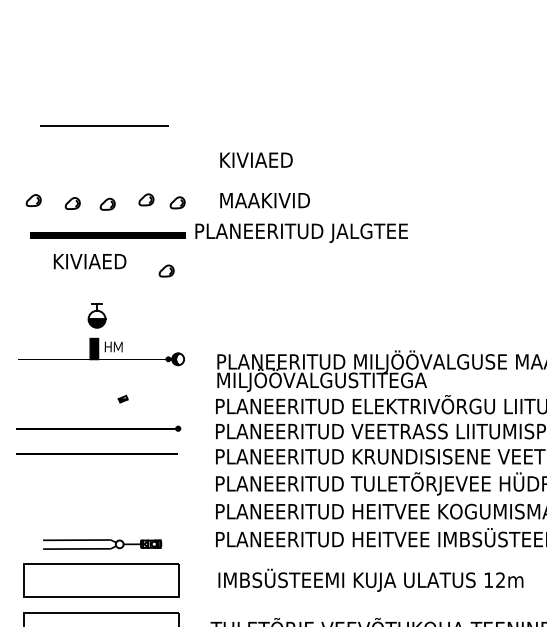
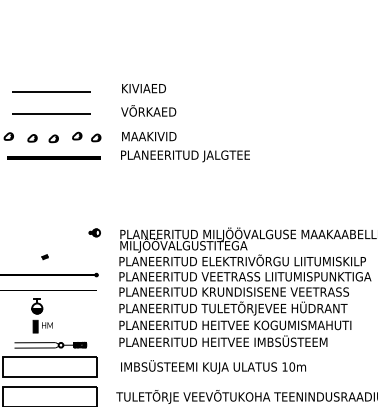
text: (263, 157) -> (148, 110), KIVIAED -> VÕRKAED
line: (104, 162) -> (51, 113), added
text: (301, 233) -> (185, 156), moved
text: (89, 261) -> (143, 88), moved
part: (166, 271) -> (89, 179), removed
part: (104, 330) -> (41, 315), moved
part: (122, 399) -> (44, 257), moved
text: (501, 579) -> (292, 366), 12m -> 10m

